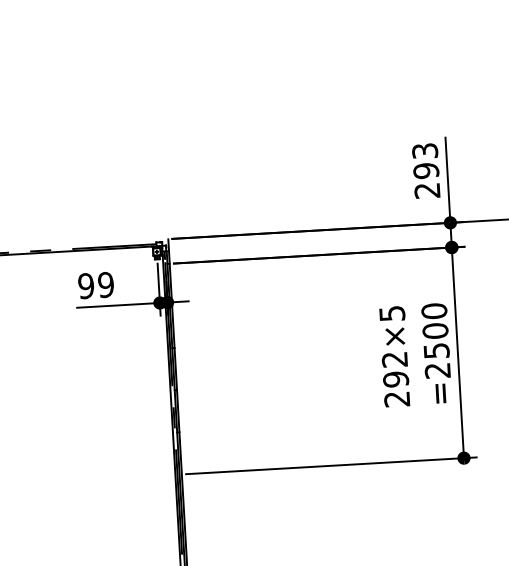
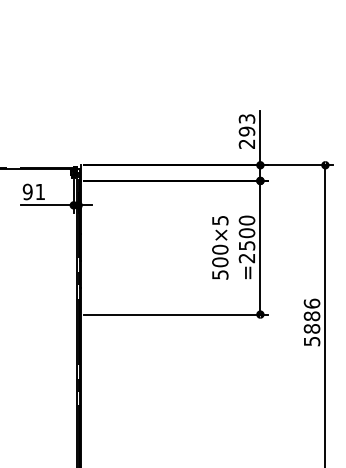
text: (106, 284) -> (40, 191), 99 -> 91
text: (396, 378) -> (220, 261), 292×5 -> 500×5

